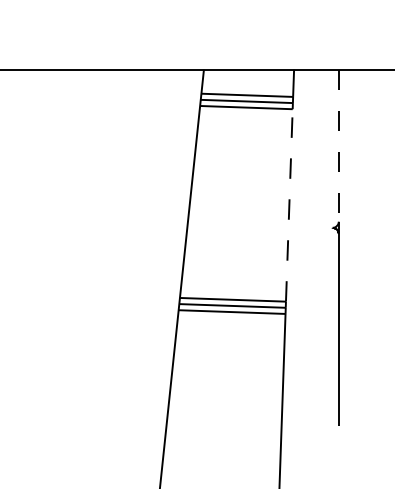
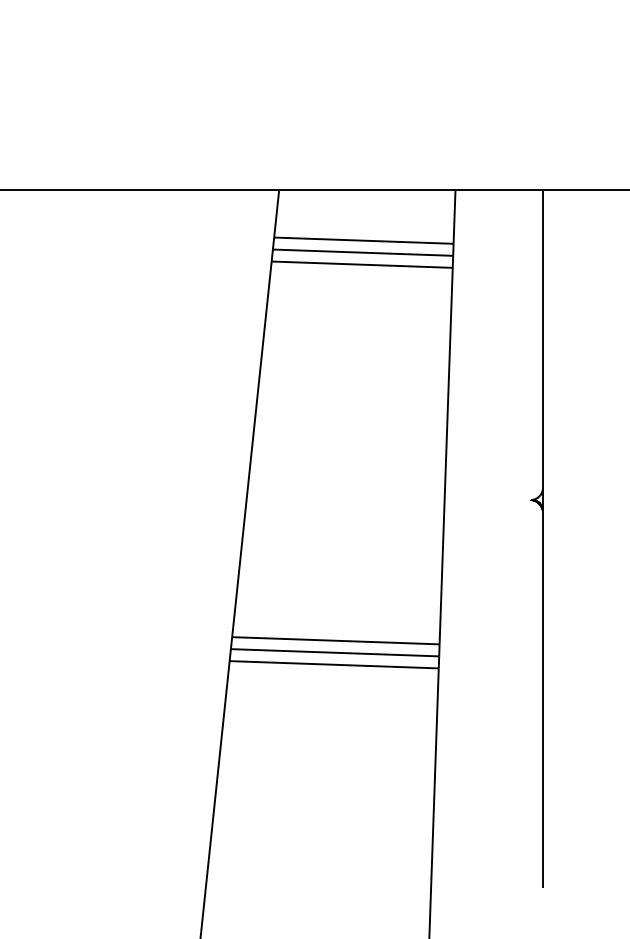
line: (338, 146) -> (542, 340), dashed -> solid
line: (289, 204) -> (446, 454), dashed -> solid

